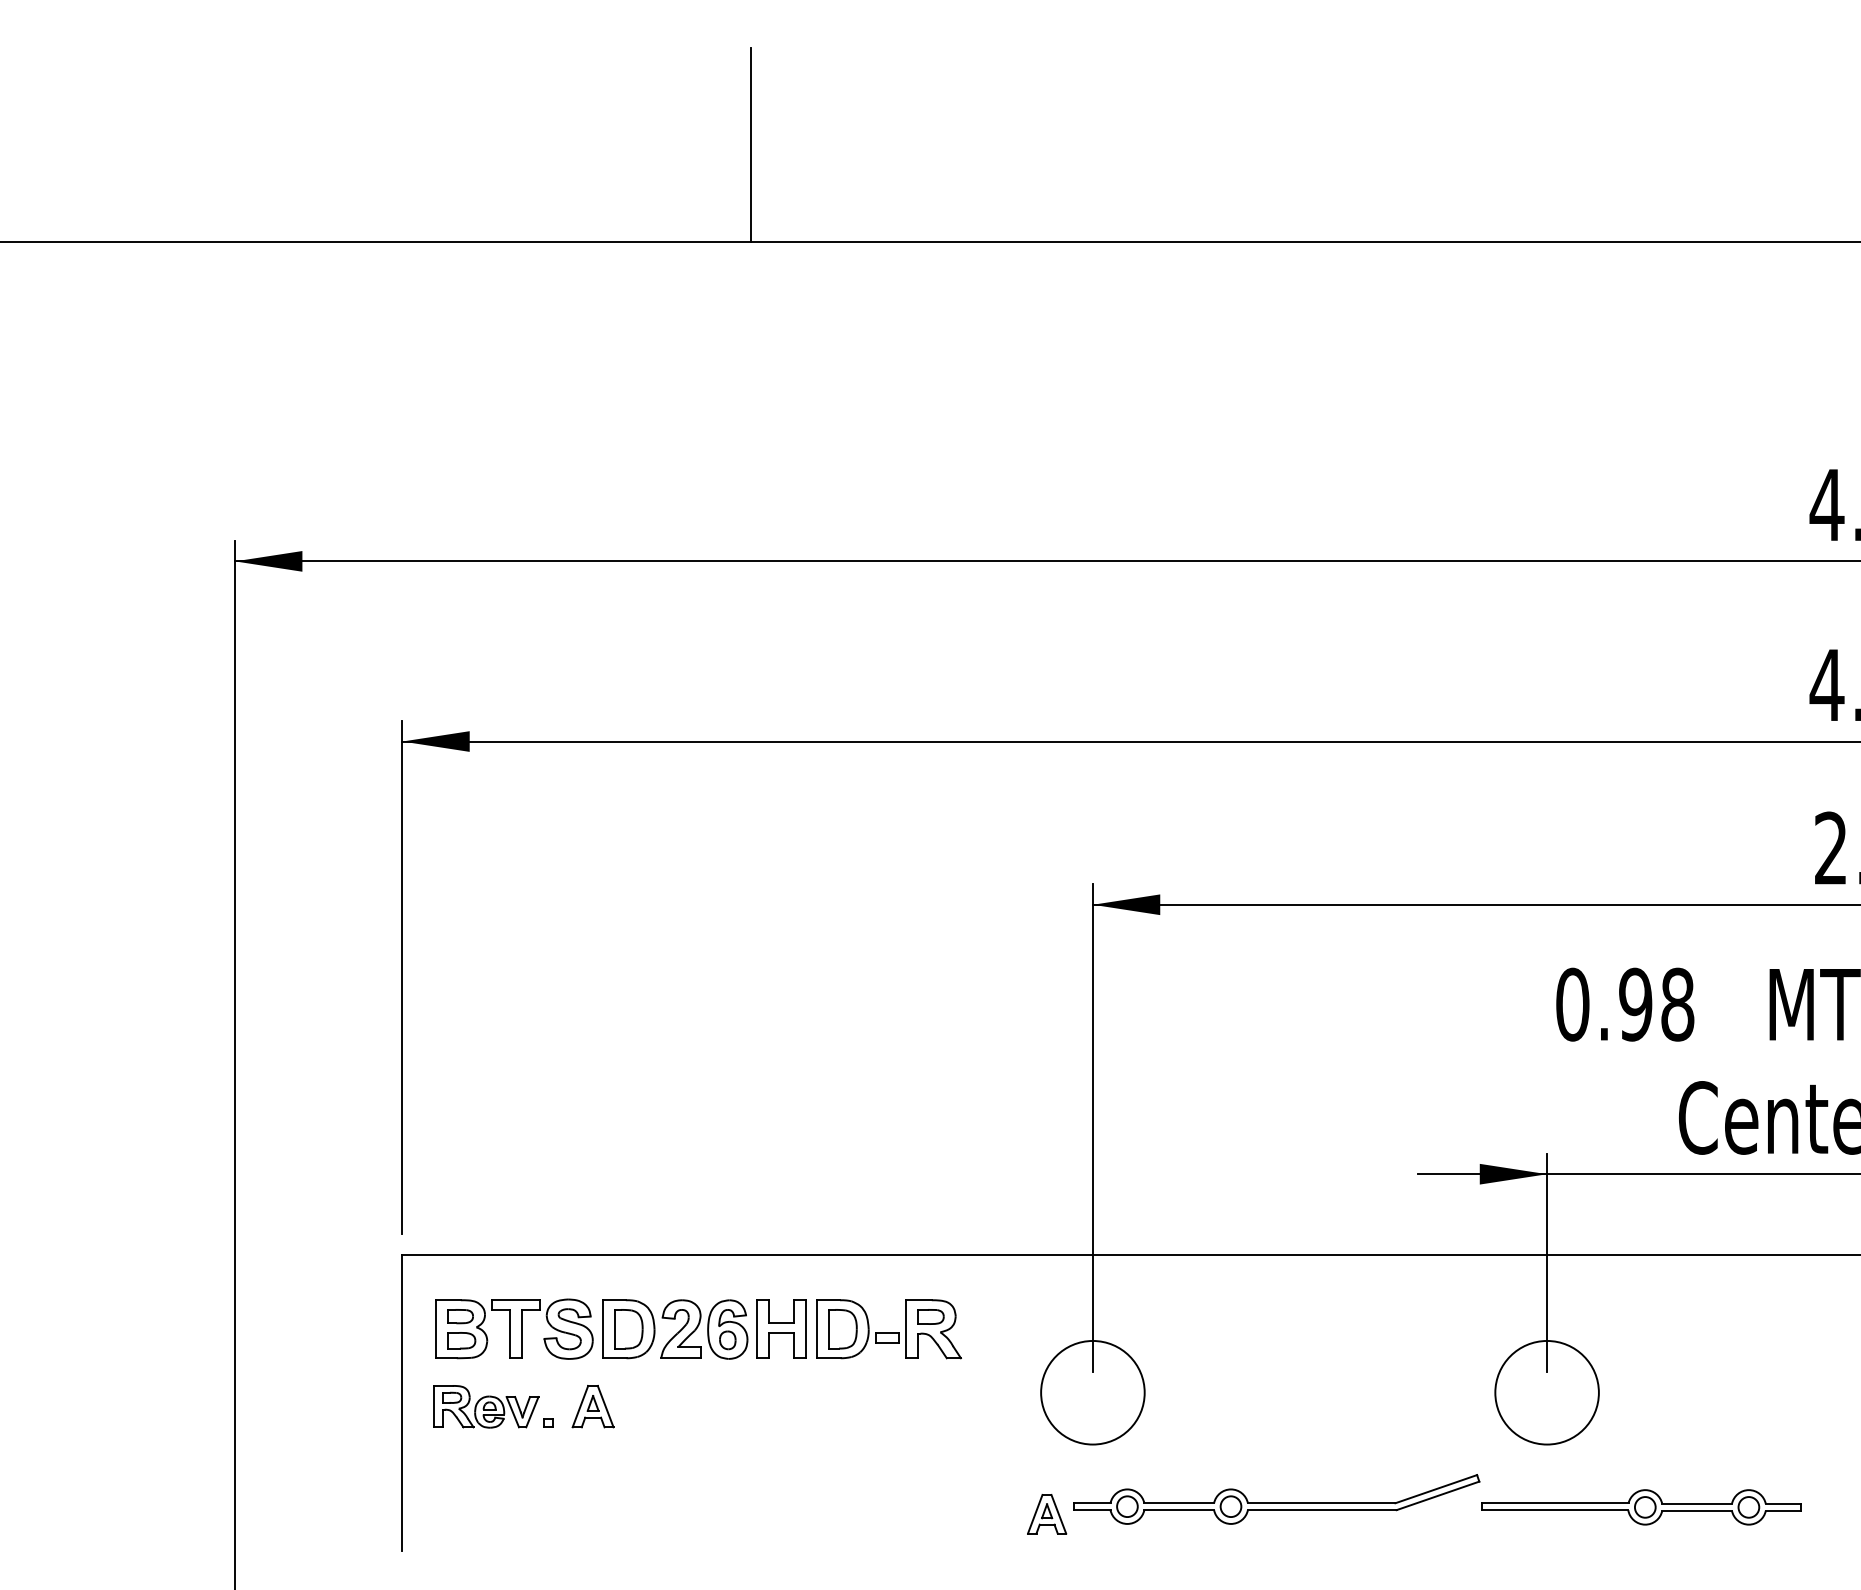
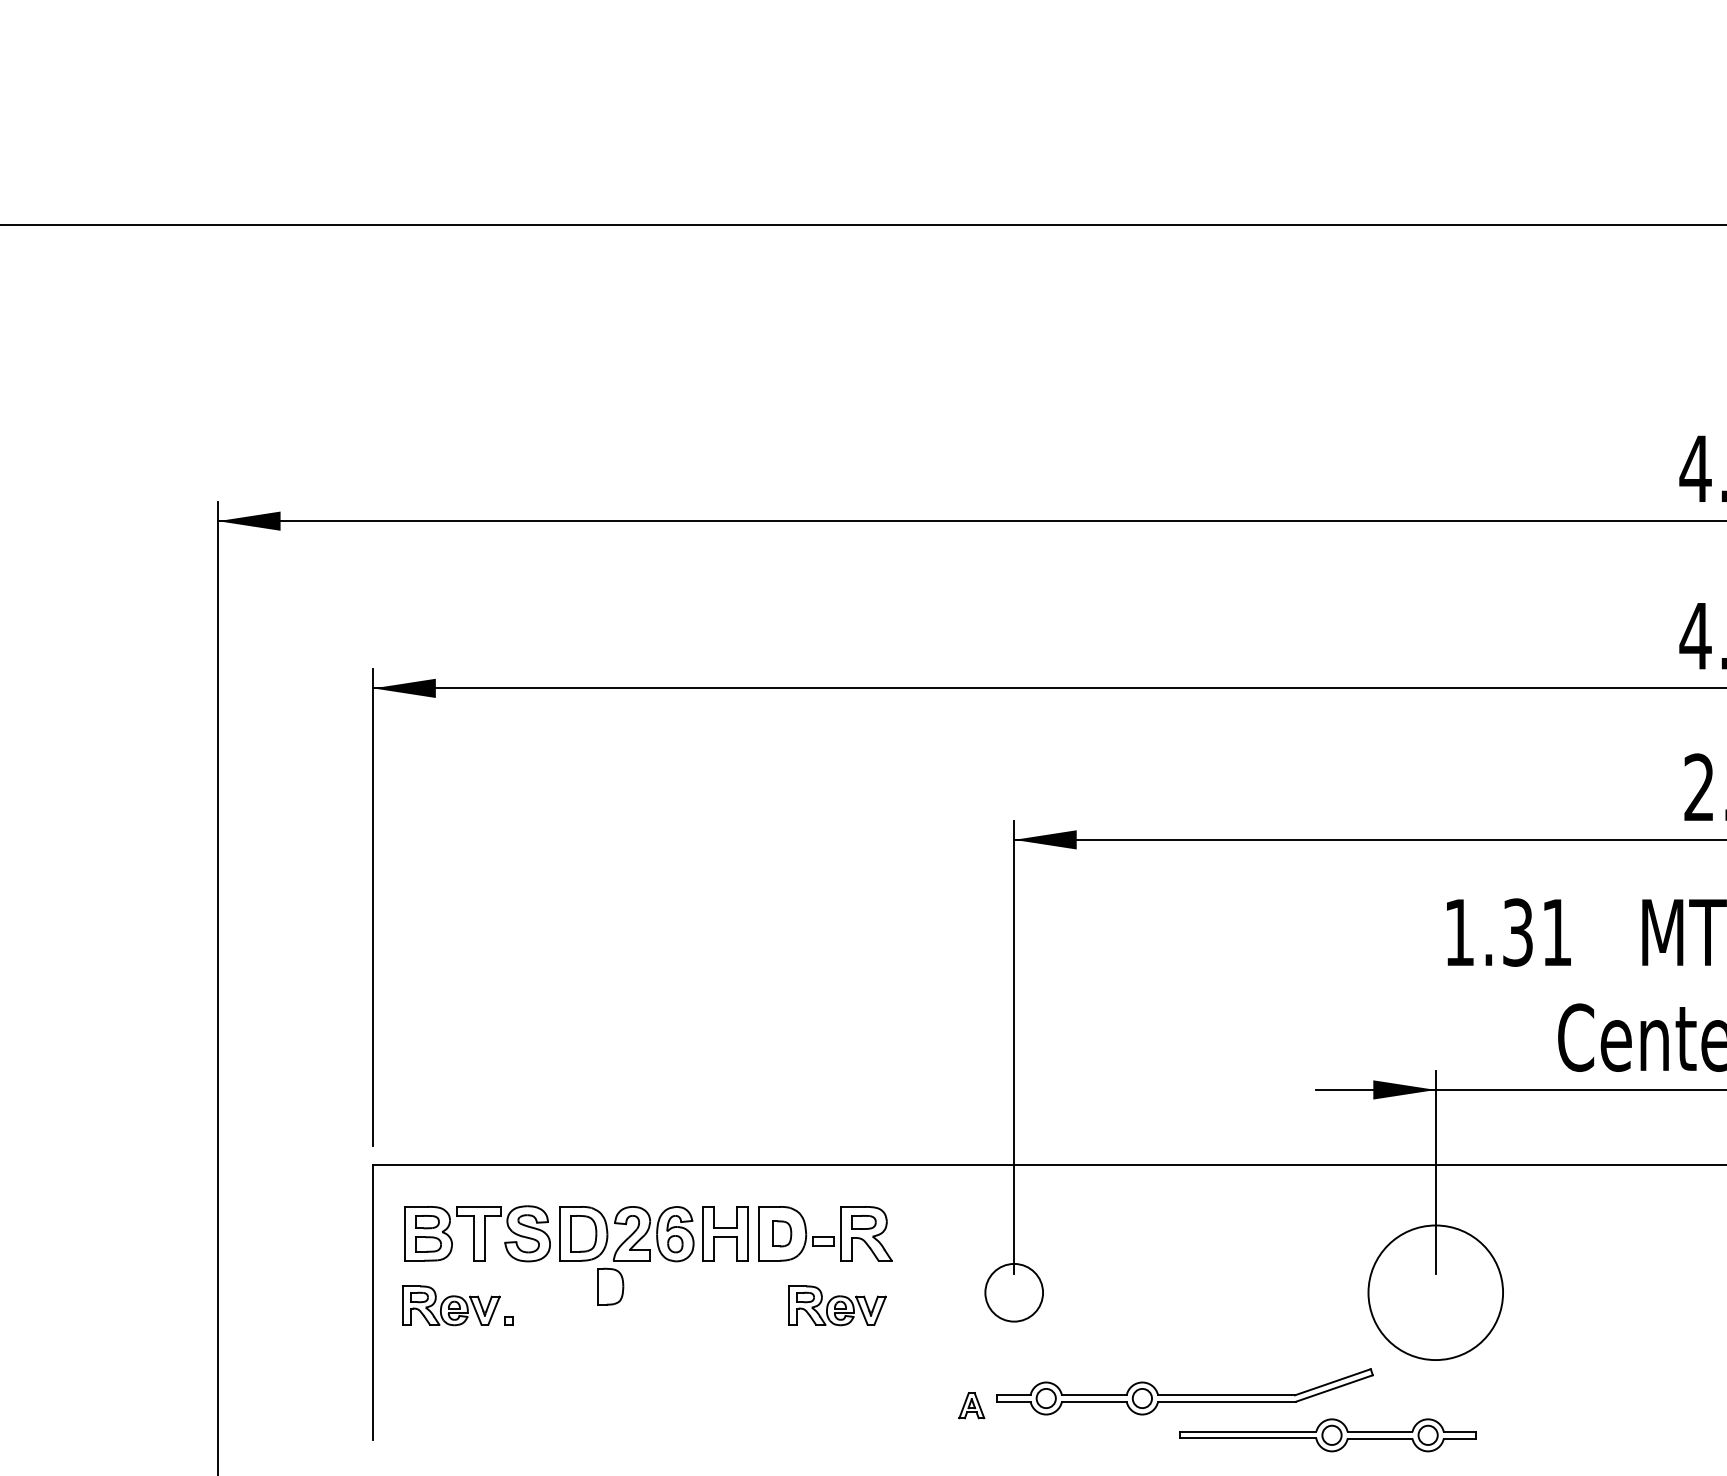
line: (751, 144) -> (697, 134), removed
text: (1625, 1004) -> (1508, 932), 0.98 -> 1.31
part: (842, 1329) -> (781, 1234), size x0.7
part: (657, 1386) -> (610, 1286), added
circle: (1092, 1392) -> (1013, 1292), size x0.6
circle: (1546, 1392) -> (1435, 1292), size x1.4
part: (592, 1406) -> (549, 1305), removed
part: (902, 1406) -> (837, 1305), added
part: (1641, 1507) -> (1328, 1435), moved
part: (1047, 1514) -> (972, 1405), size x0.7

